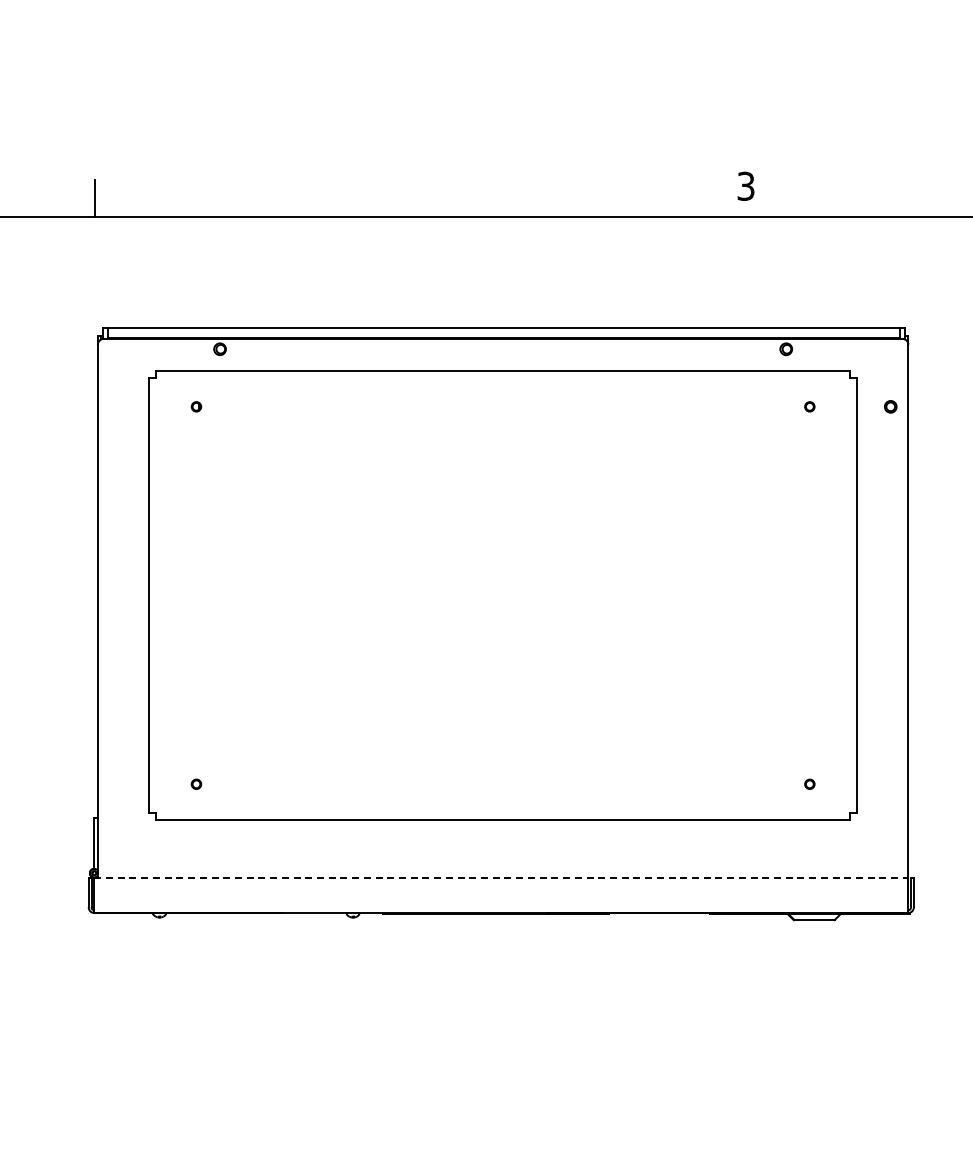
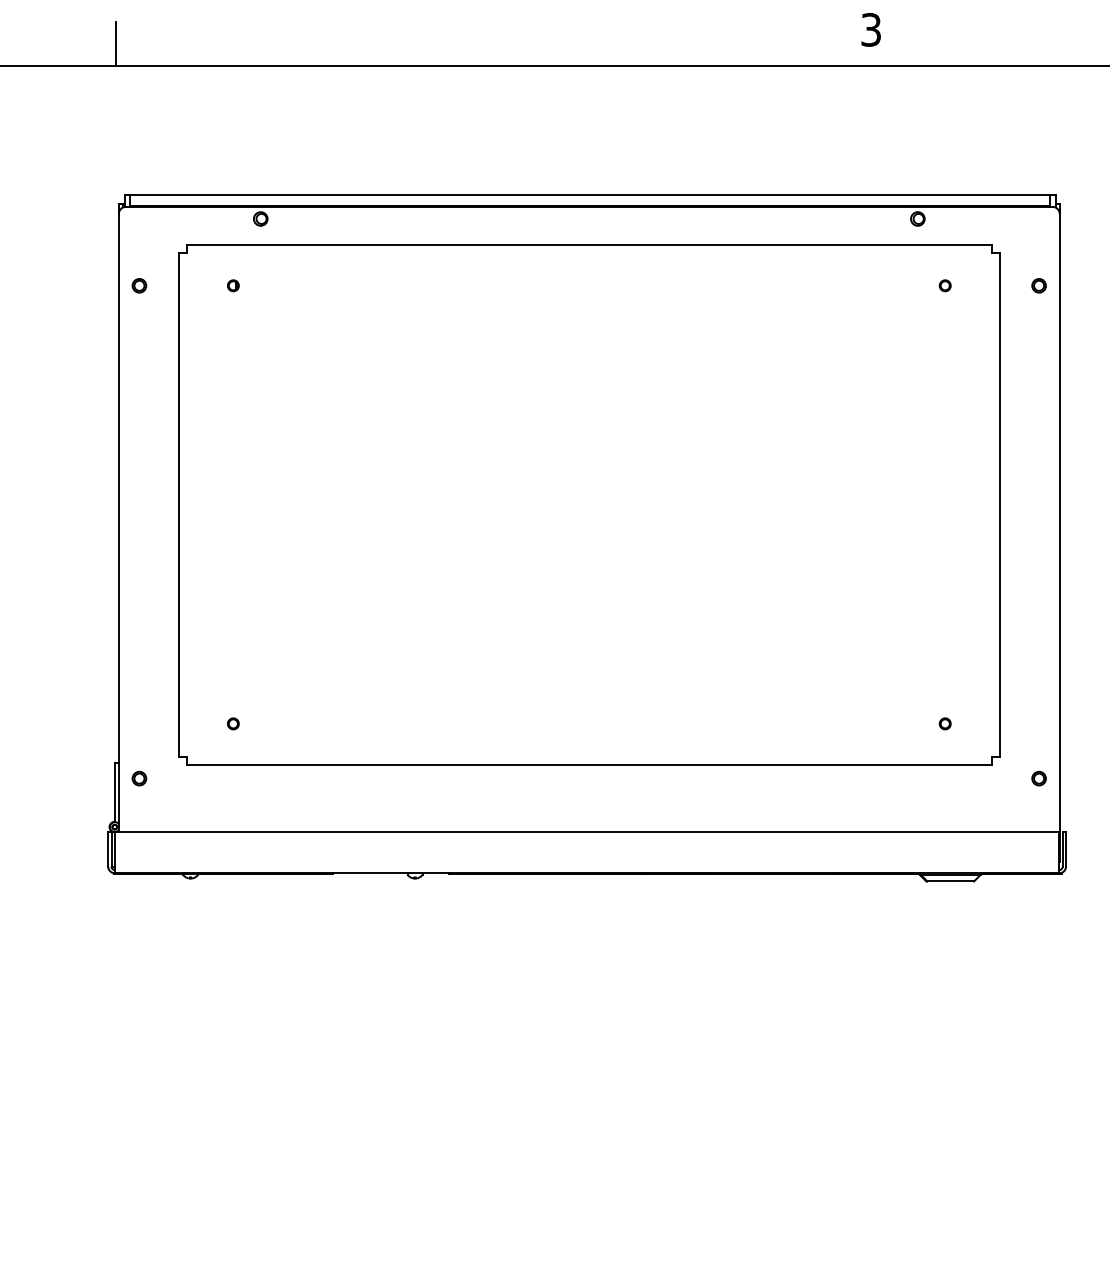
part: (115, 406) -> (139, 285), added
part: (115, 831) -> (139, 778), added
part: (890, 831) -> (1038, 778), added
line: (501, 877) -> (587, 832), dashed -> solid

